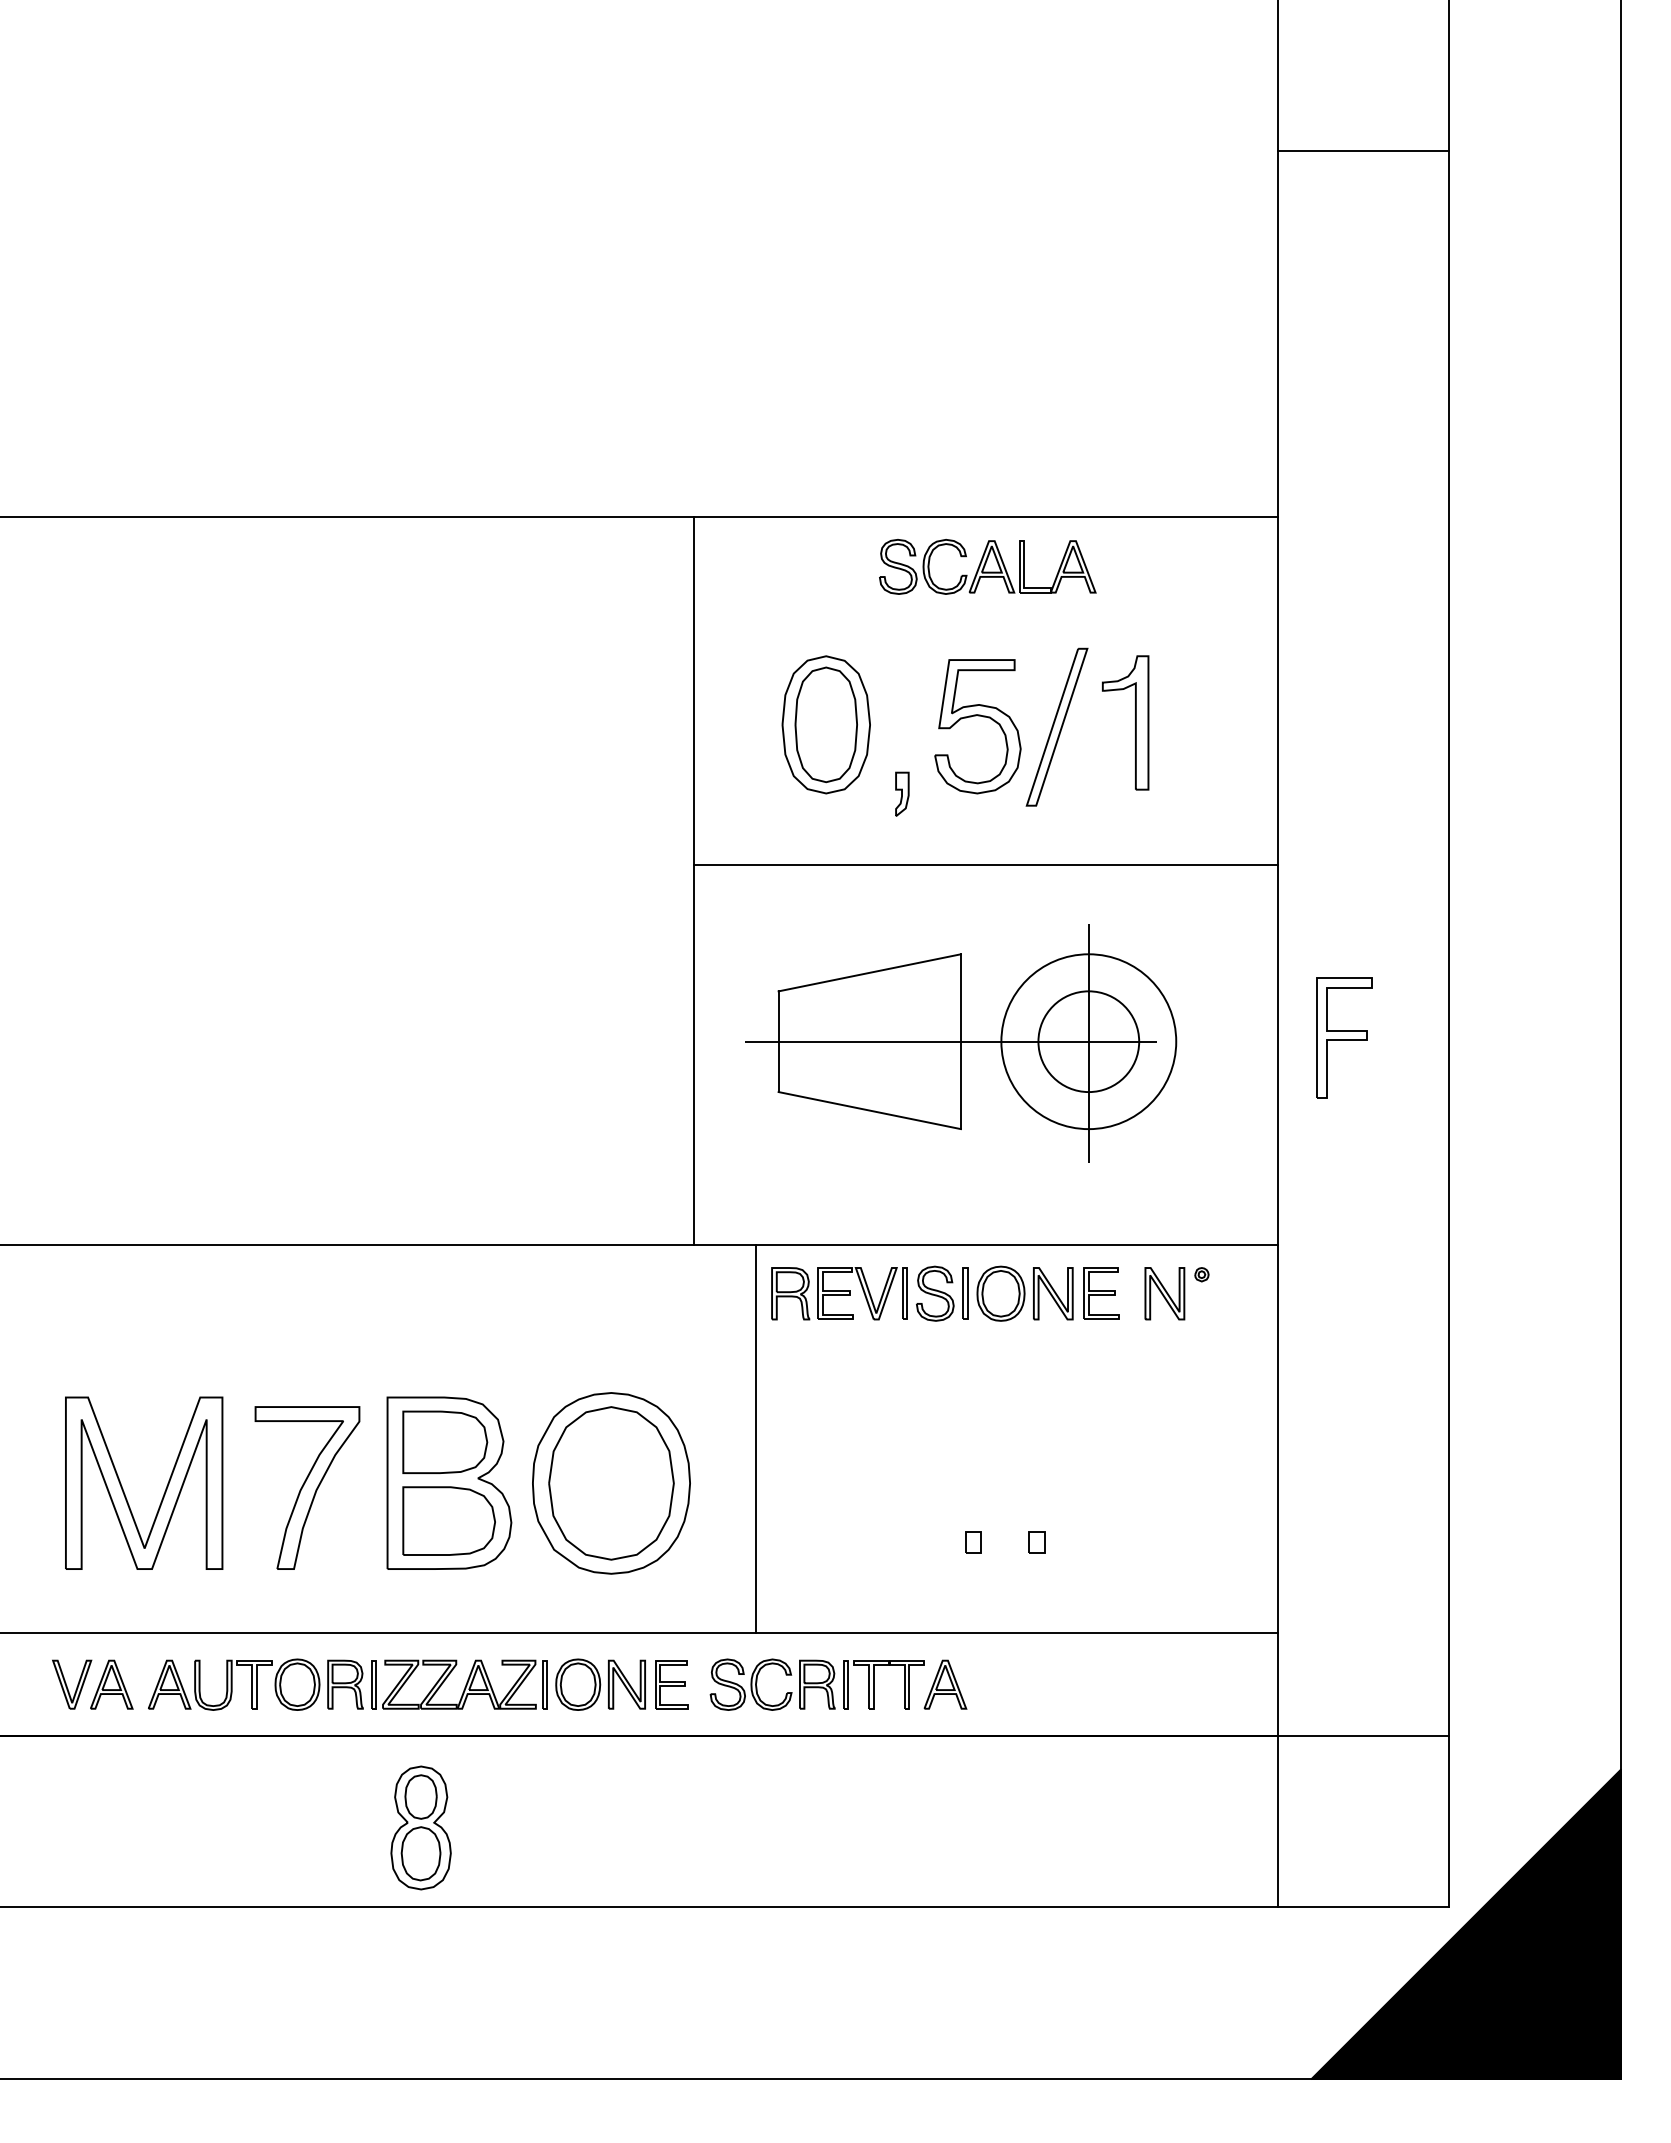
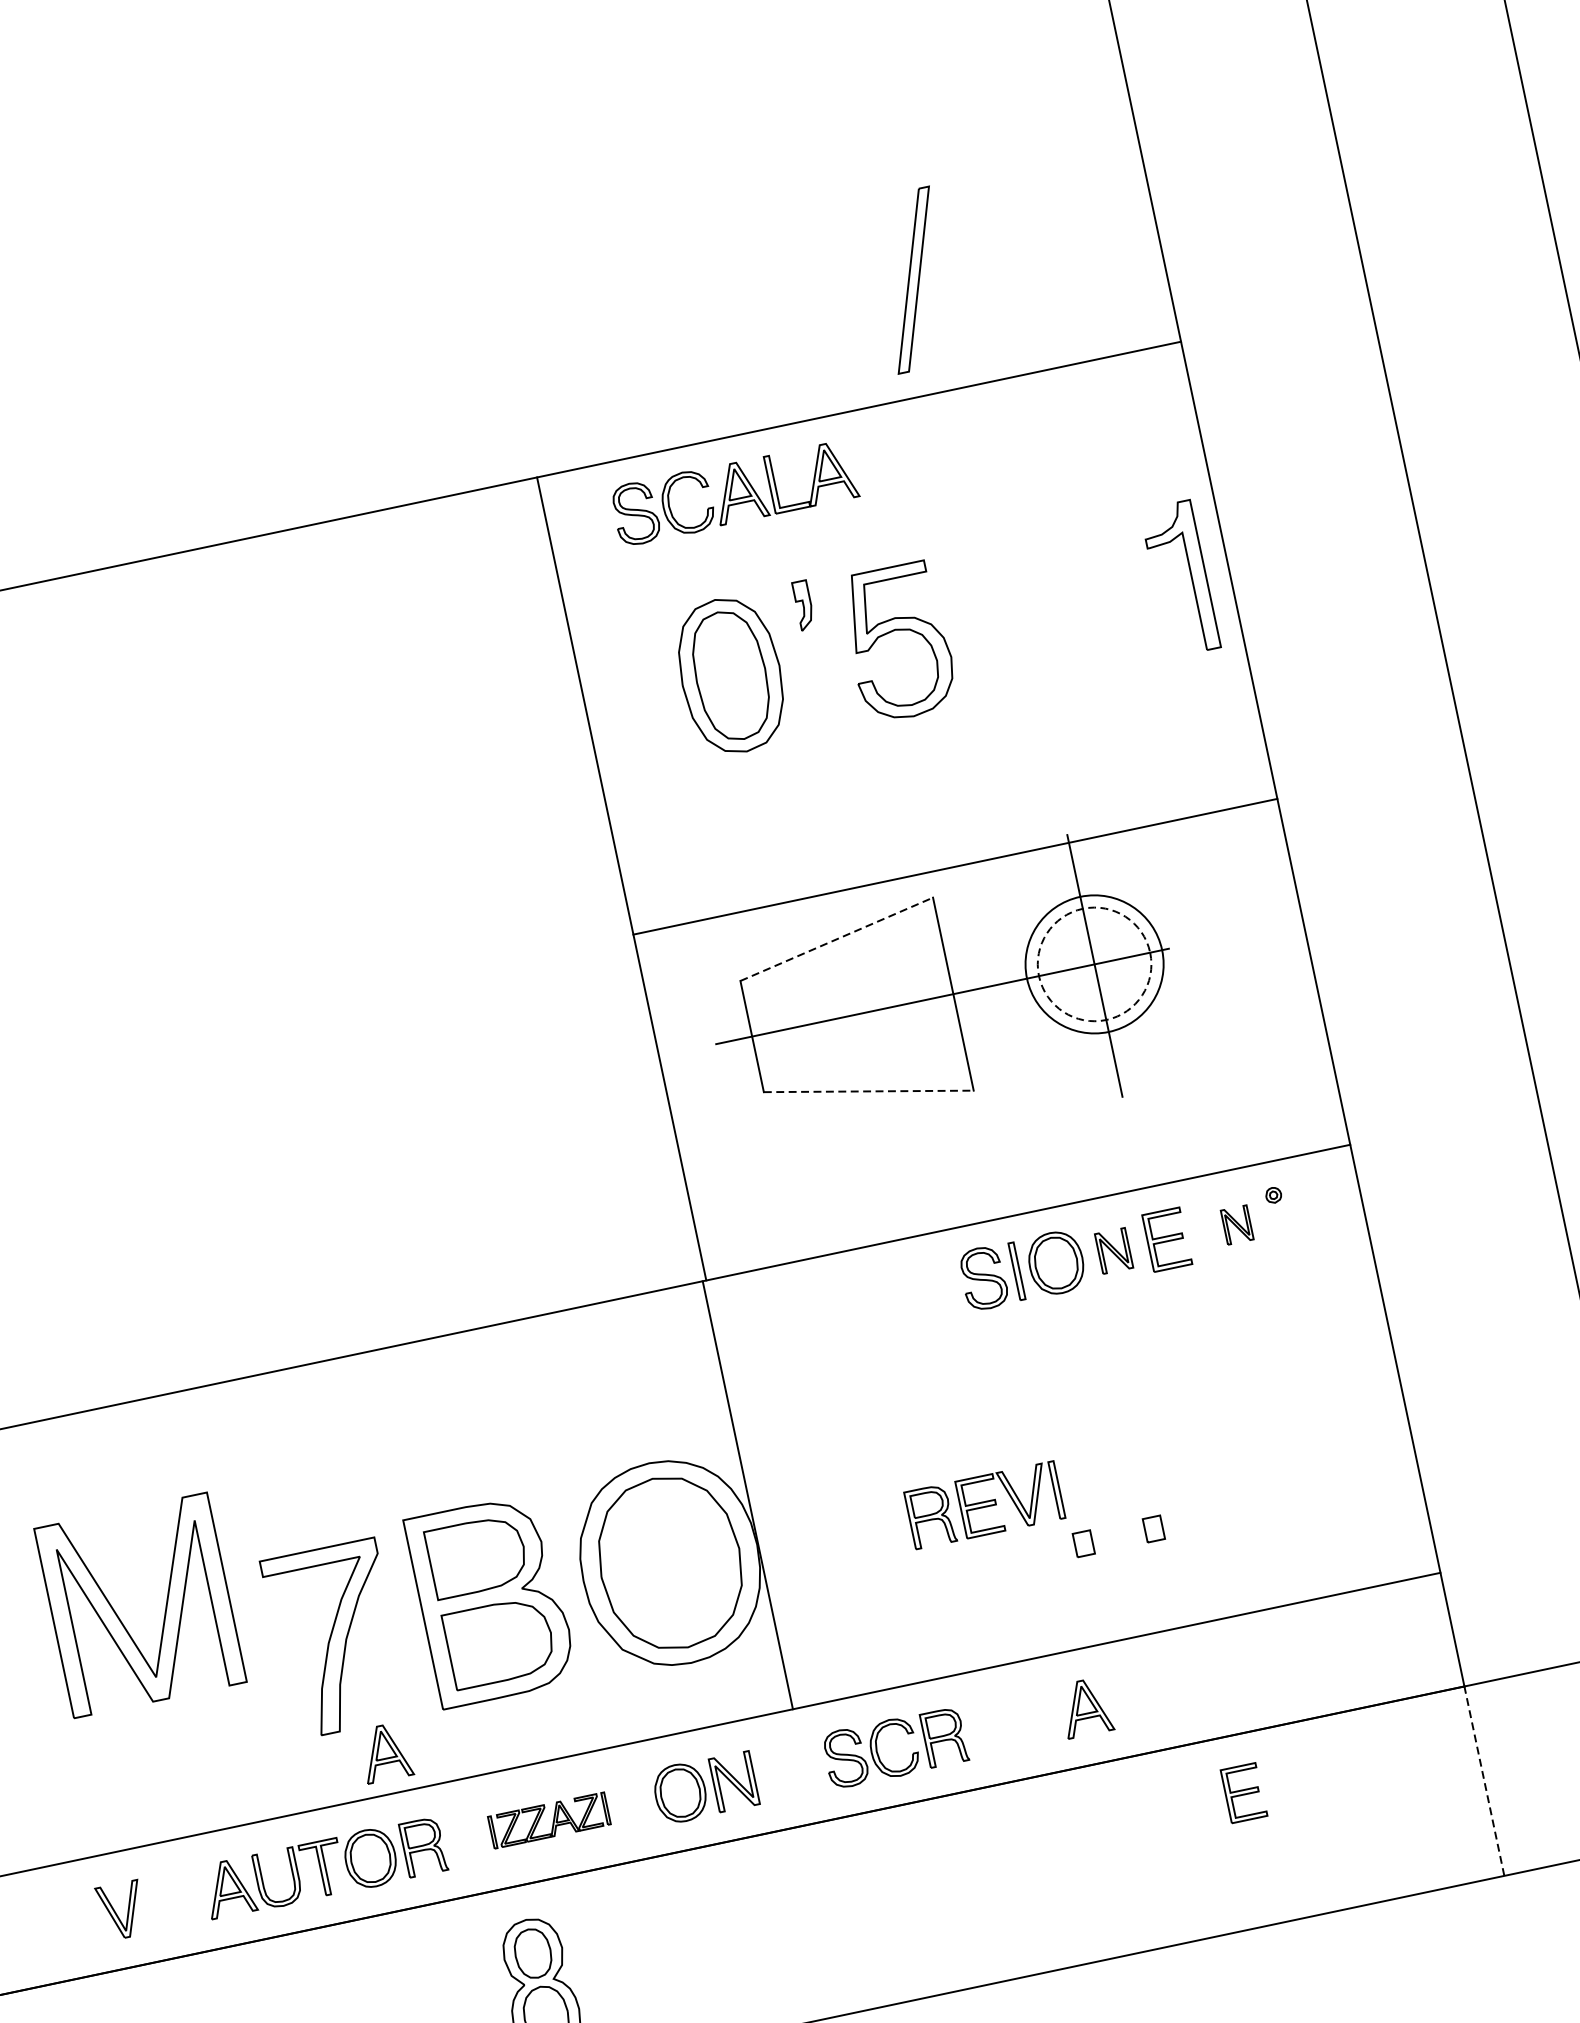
part: (987, 566) -> (734, 492), moved
part: (1135, 722) -> (1191, 576), moved
part: (1056, 726) -> (913, 279), moved
part: (902, 793) -> (803, 604), moved
line: (985, 864) -> (954, 866), moved
line: (869, 972) -> (836, 939), solid -> dashed
part: (1344, 1037) -> (1375, 900), removed
circle: (1088, 1041) -> (1094, 964), size x0.7
circle: (1088, 1041) -> (1094, 964), solid -> dashed
line: (869, 1110) -> (868, 1091), solid -> dashed
part: (839, 1293) -> (984, 1505), moved
part: (1053, 1293) -> (1114, 1250), size x0.7
part: (1164, 1293) -> (1236, 1224), size x0.6
line: (756, 1438) -> (748, 1494), moved
part: (123, 1488) -> (118, 1615), moved
part: (111, 1684) -> (385, 1752), moved
part: (459, 1684) -> (549, 1820), size x0.6
part: (671, 1684) -> (1243, 1792), moved
part: (874, 1684) -> (1007, 1723), removed
line: (1277, 1821) -> (1484, 1781), solid -> dashed

